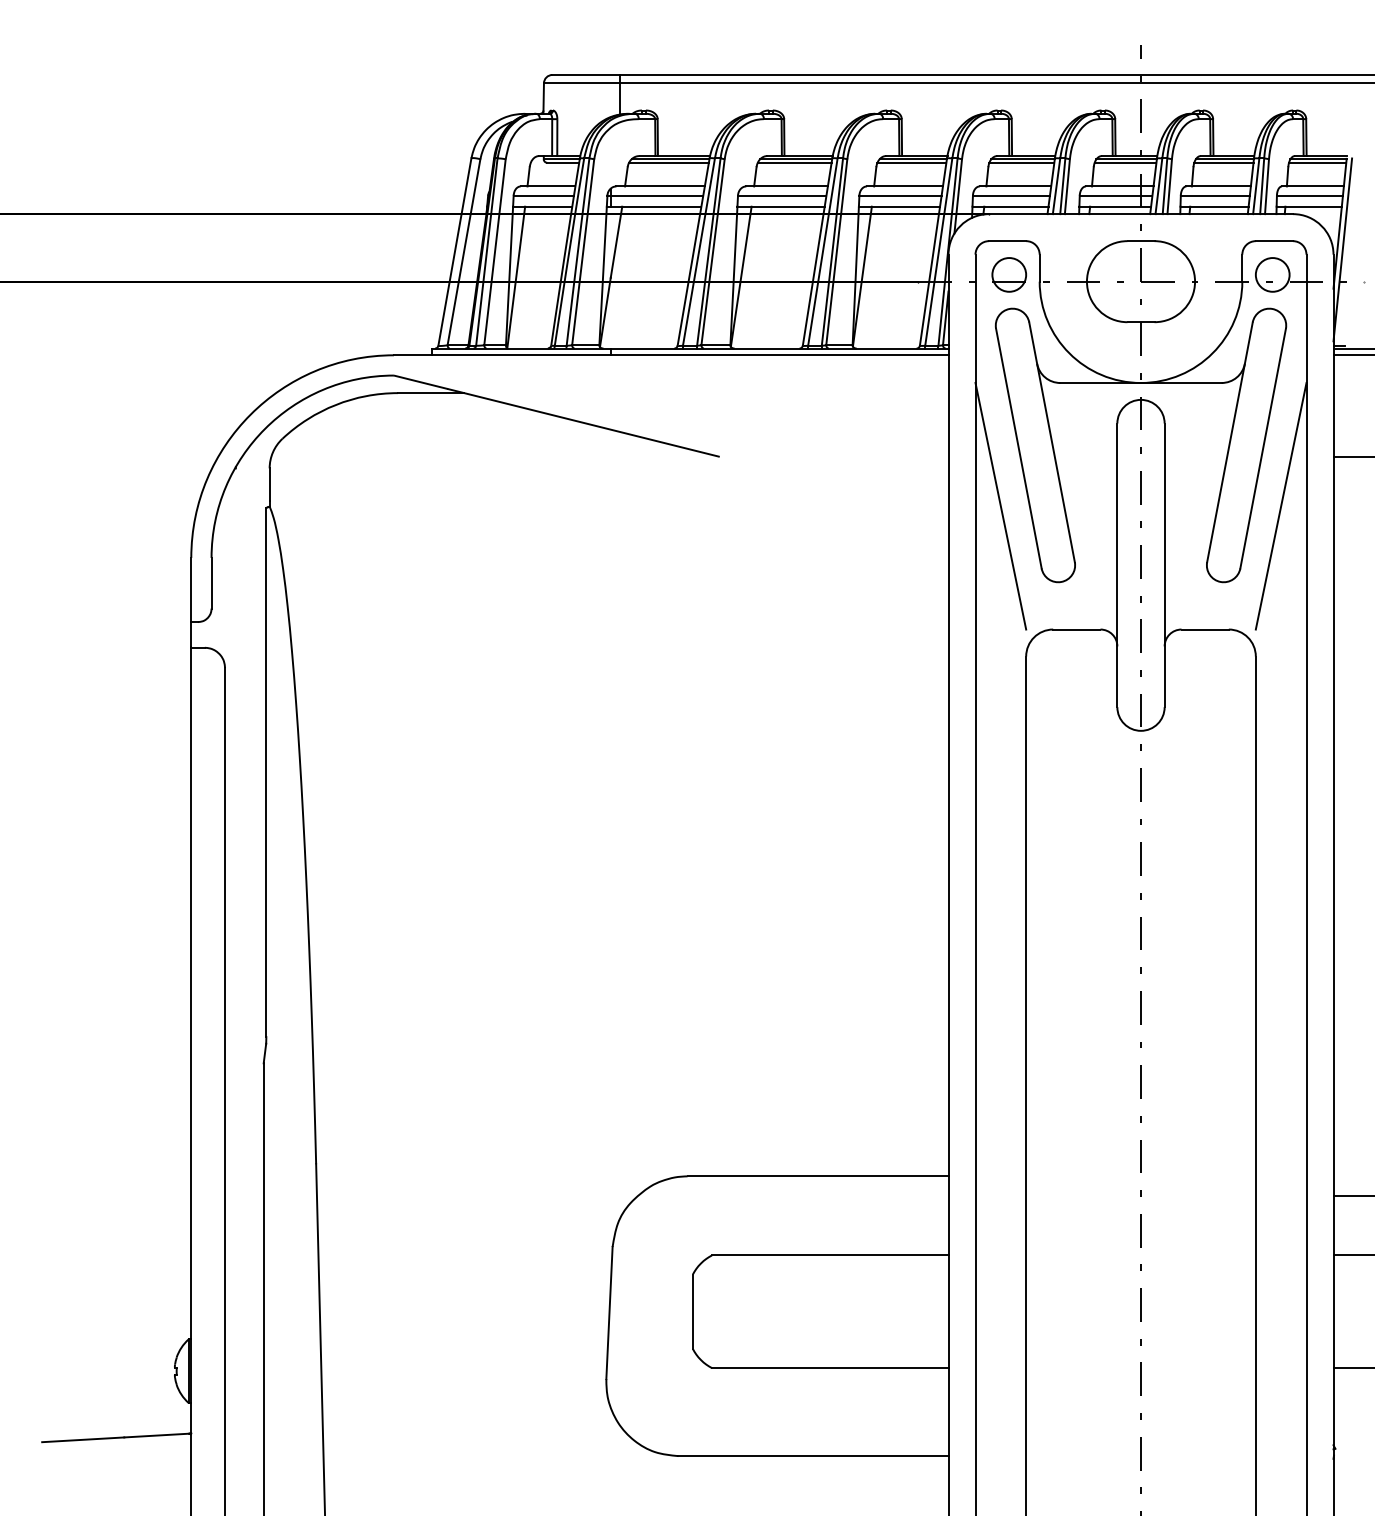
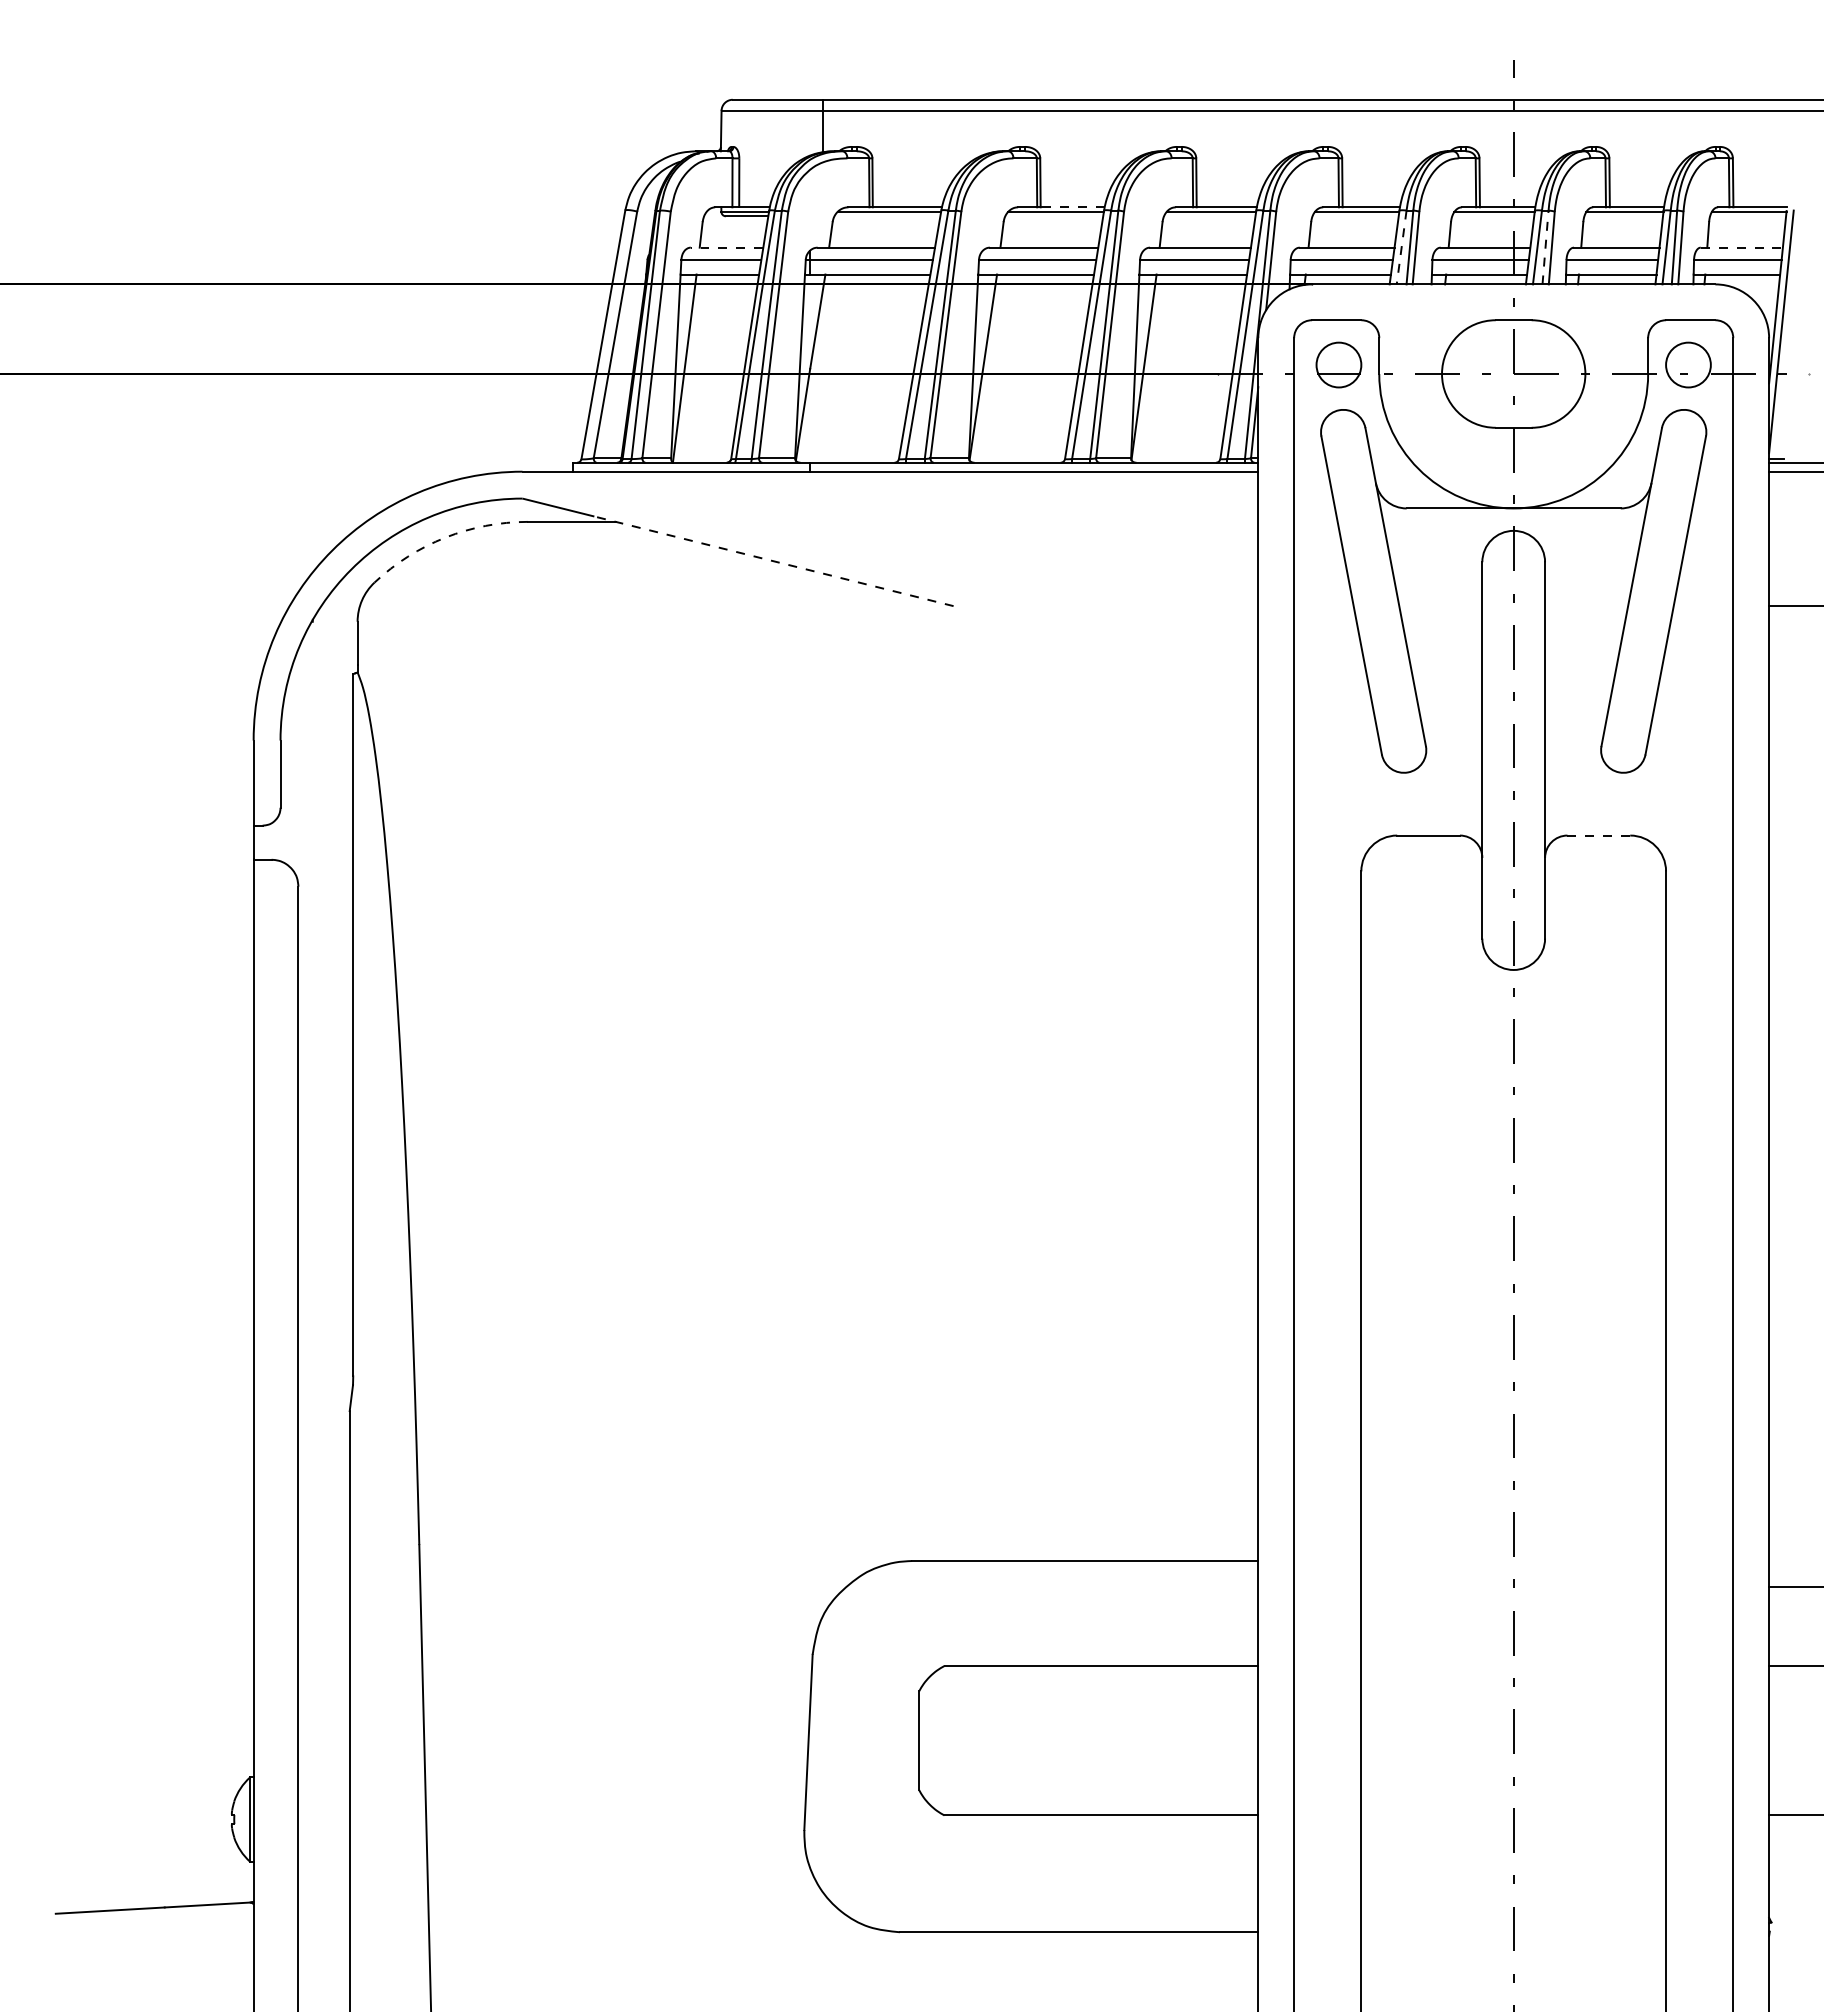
line: (808, 156) -> (1072, 207), solid -> dashed
line: (669, 162) -> (887, 216), removed
line: (794, 162) -> (1054, 216), removed
line: (911, 162) -> (1209, 216), removed
line: (1021, 162) -> (1355, 216), removed
line: (1125, 162) -> (1493, 216), removed
line: (1223, 162) -> (1623, 216), removed
line: (1317, 162) -> (1748, 216), removed
line: (1164, 185) -> (1545, 246), solid -> dashed
line: (547, 186) -> (726, 247), solid -> dashed
line: (1056, 186) -> (1401, 247), solid -> dashed
line: (1313, 186) -> (1742, 247), solid -> dashed
arc: (335, 404) -> (445, 537), solid -> dashed
line: (583, 422) -> (773, 561), solid -> dashed
line: (1000, 505) -> (1327, 671), removed
line: (1281, 505) -> (1699, 671), removed
line: (1205, 629) -> (1599, 835), solid -> dashed

